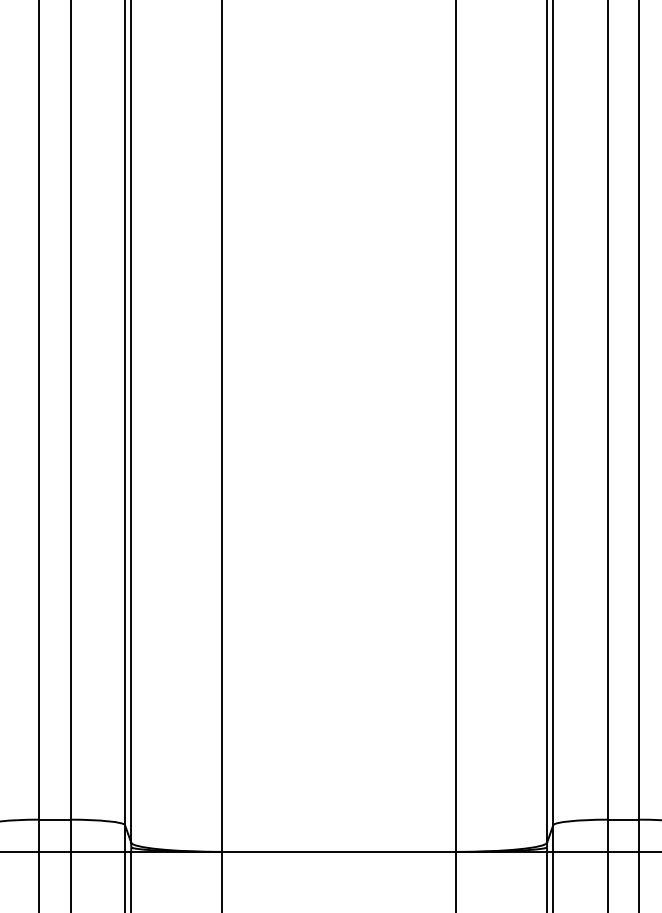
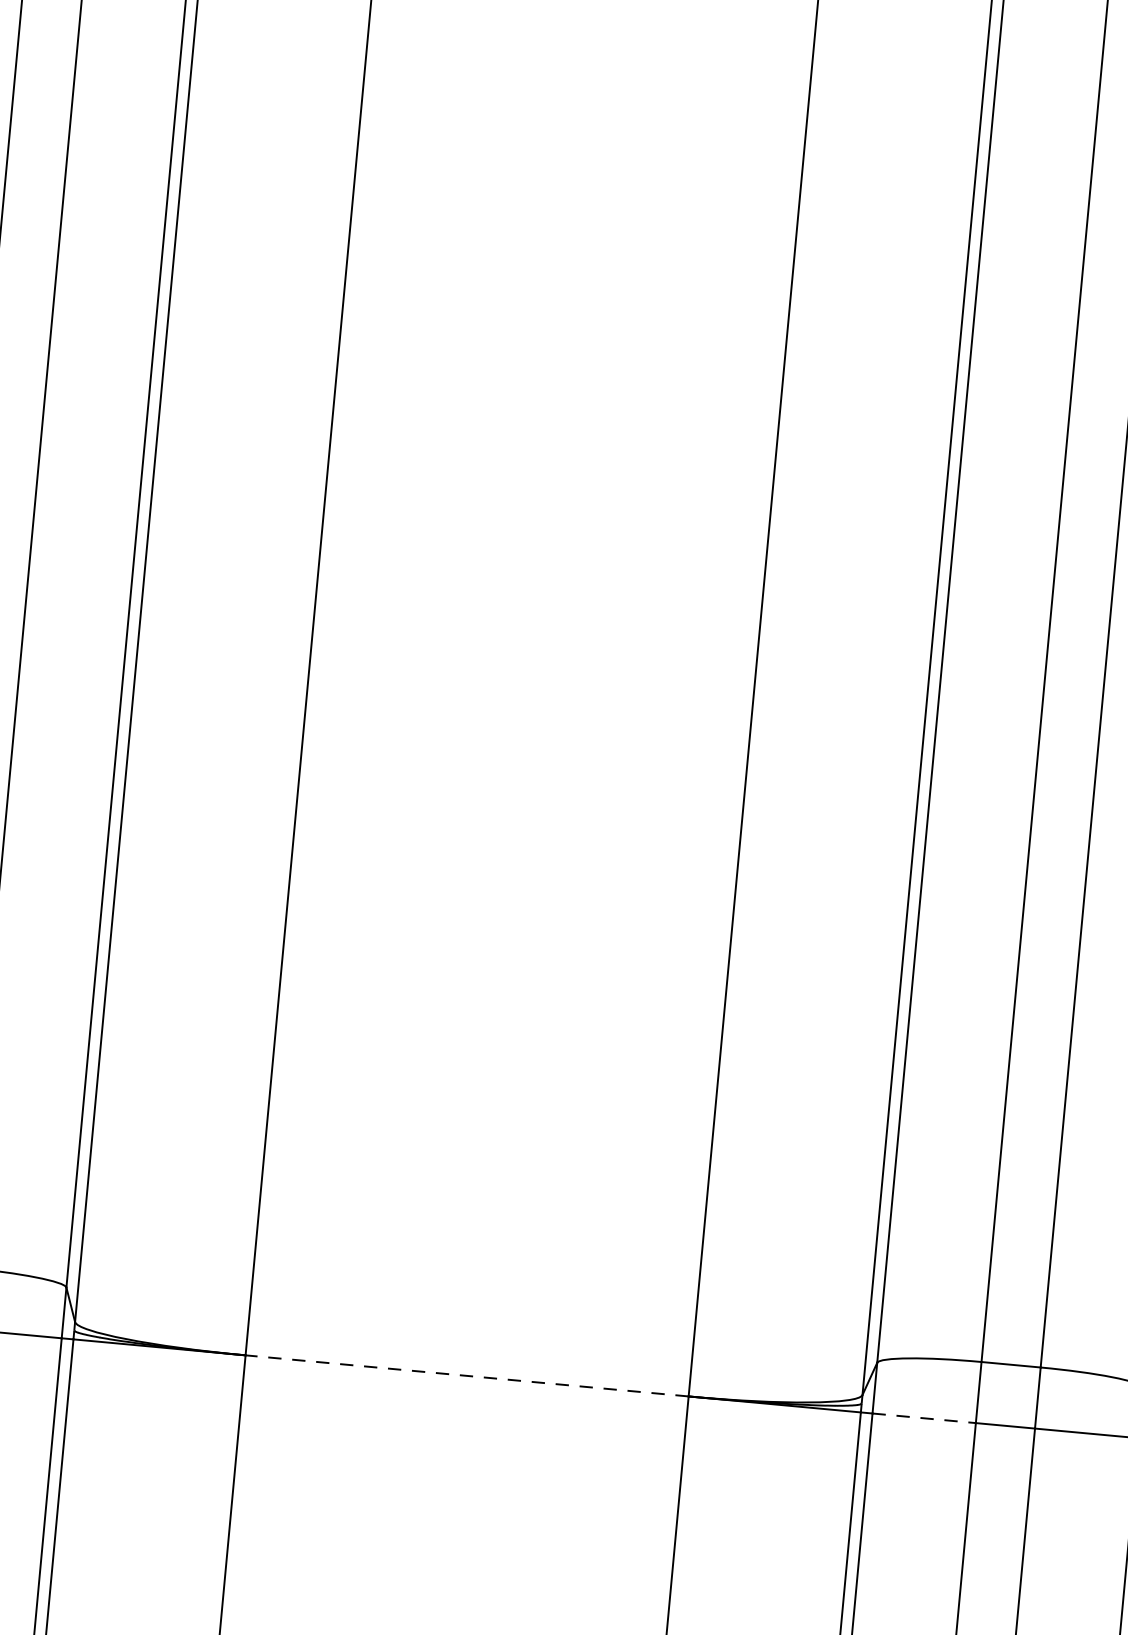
line: (339, 851) -> (467, 1375), solid -> dashed
line: (581, 851) -> (926, 1417), solid -> dashed

